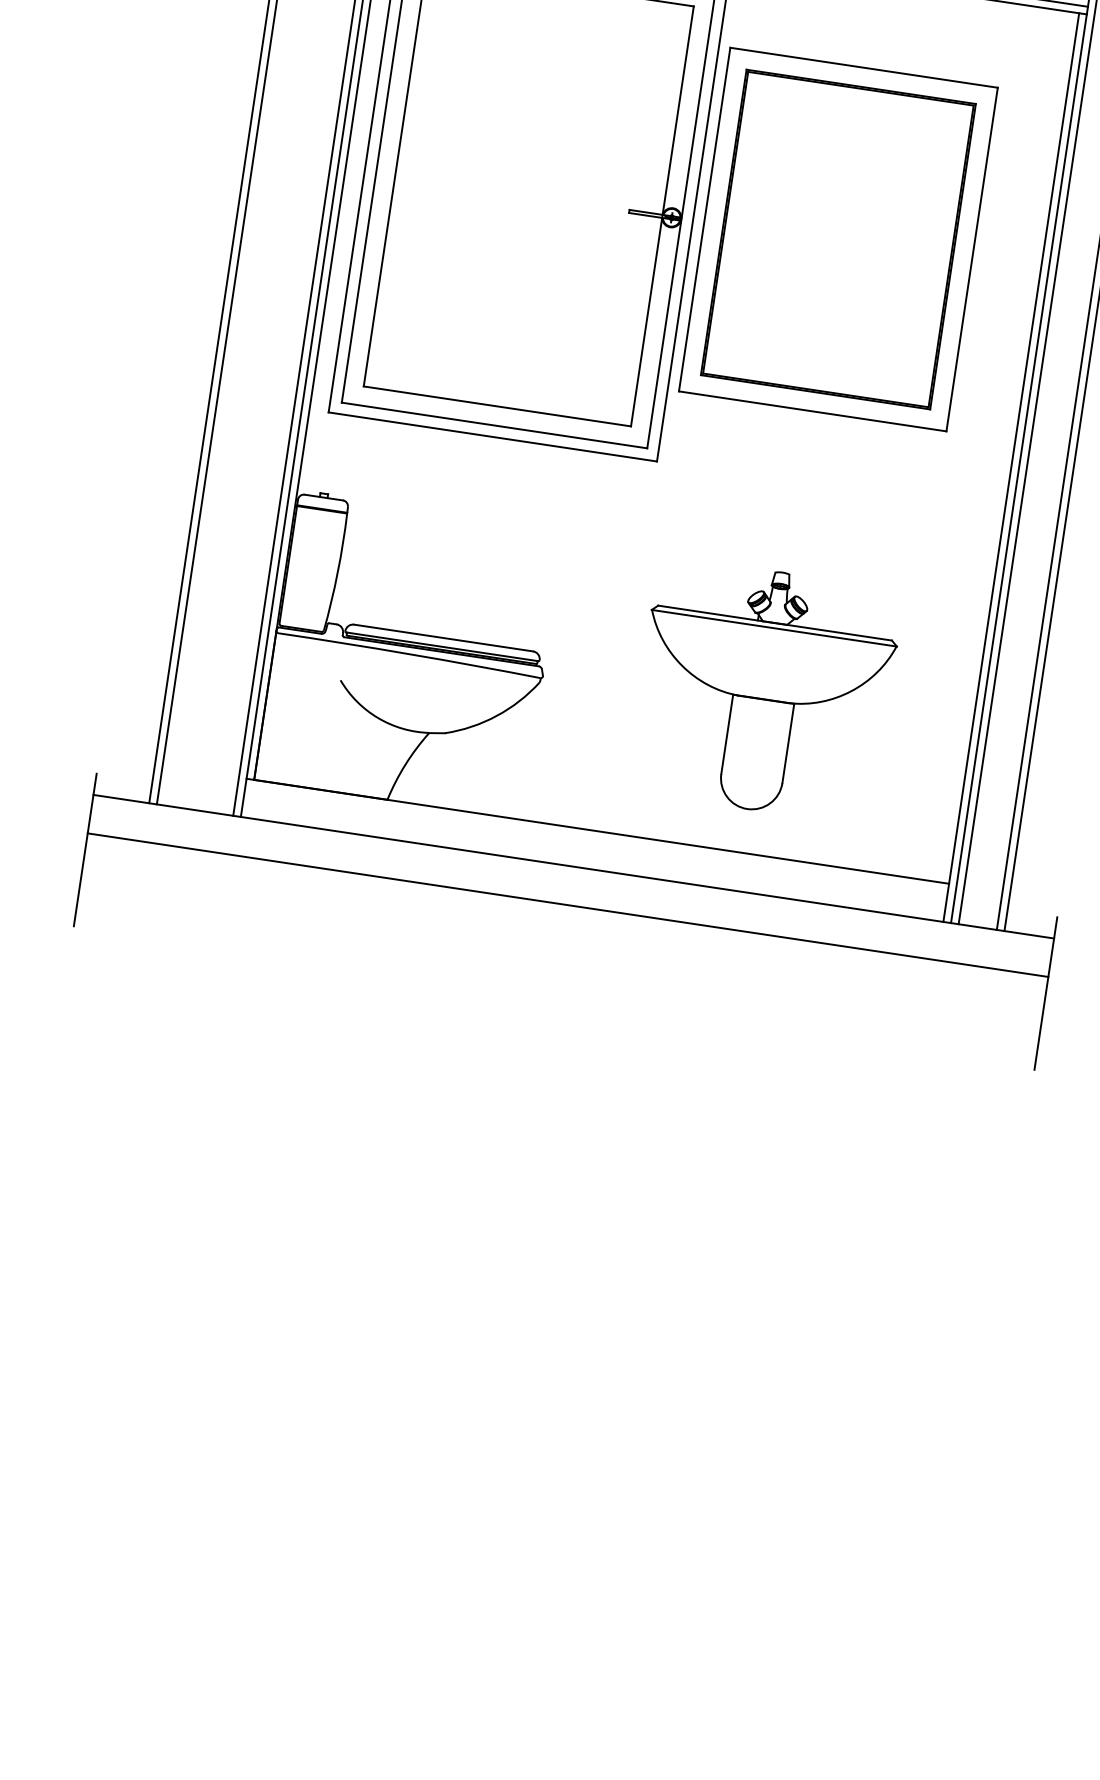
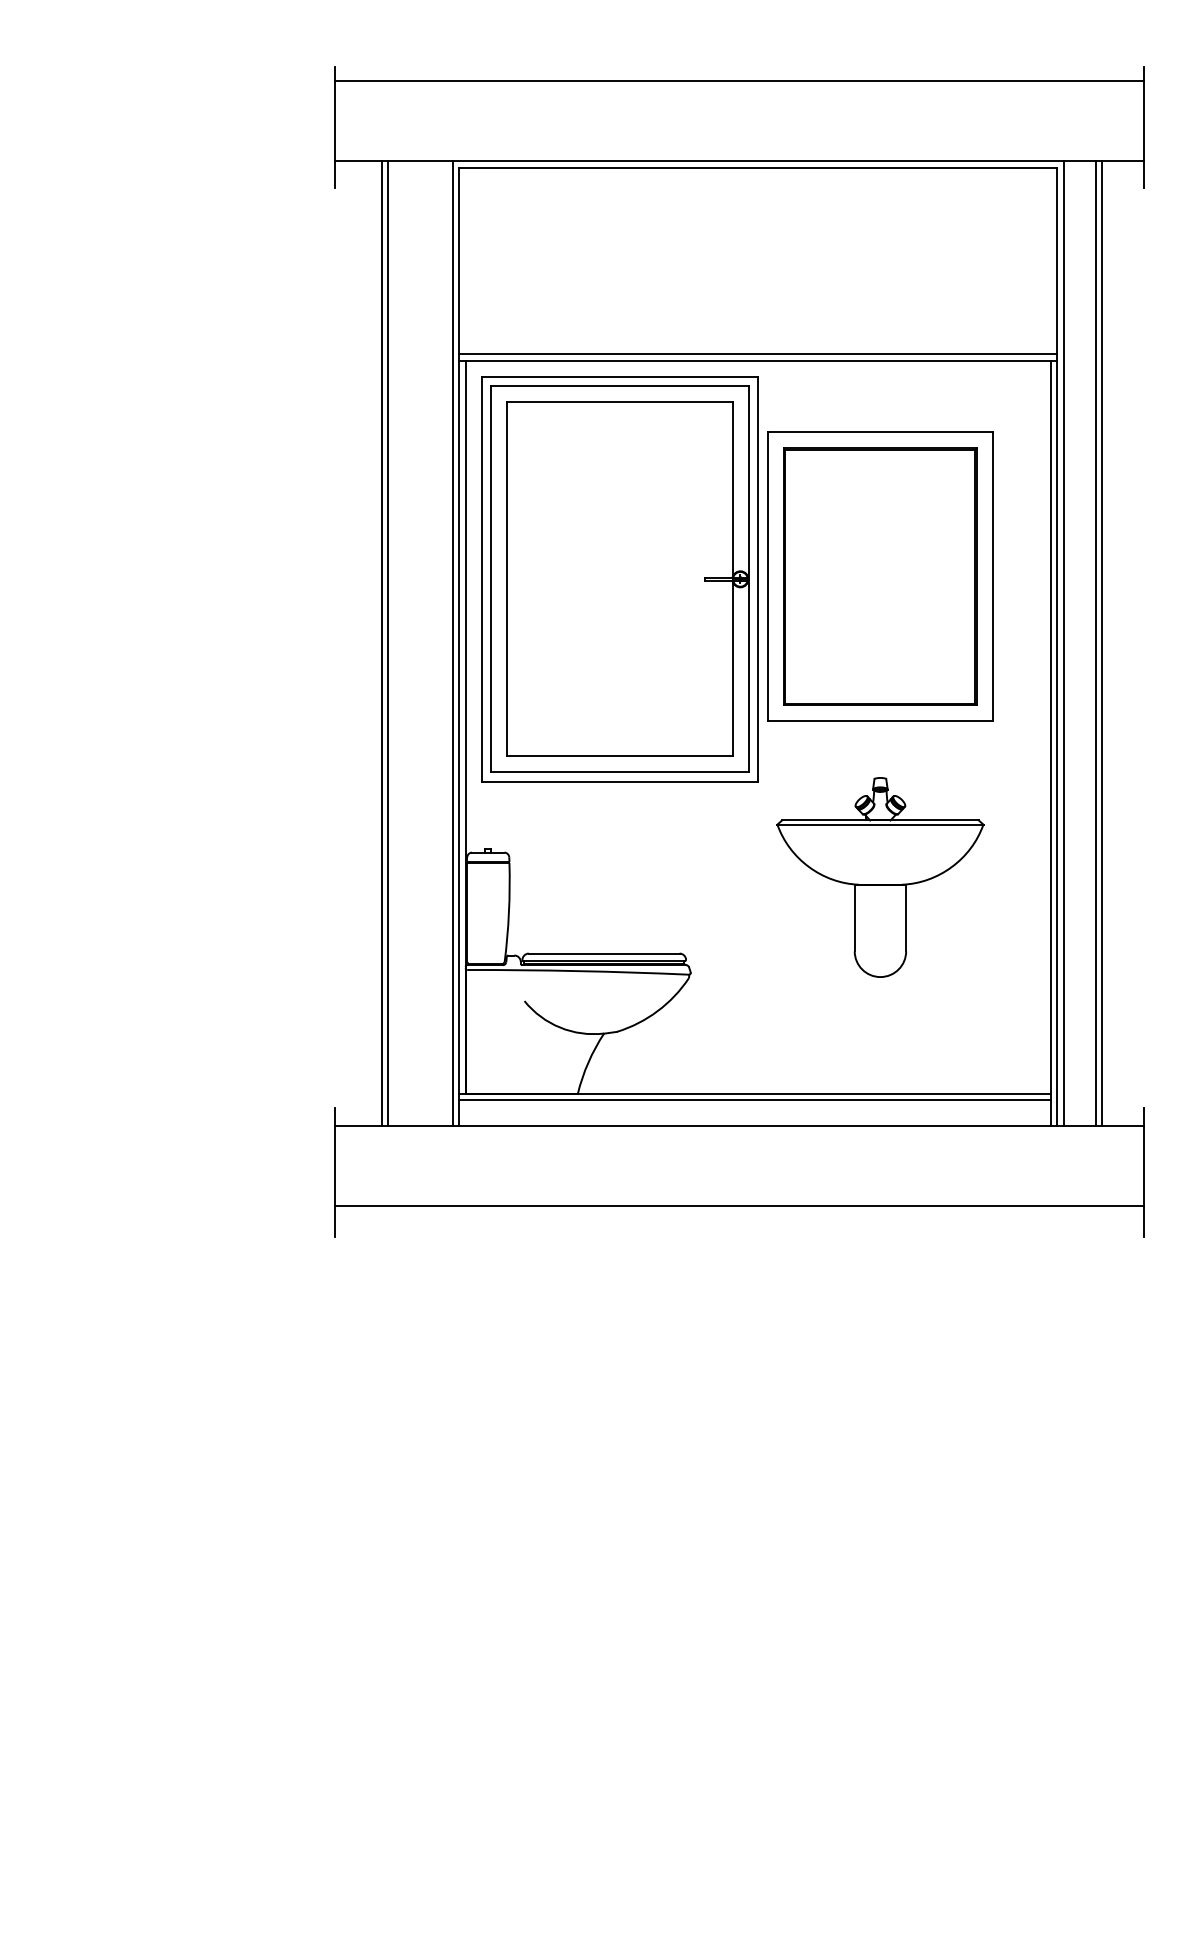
part: (765, 690) -> (880, 877), moved
line: (595, 839) -> (754, 1100), added
line: (567, 905) -> (739, 1206), moved

